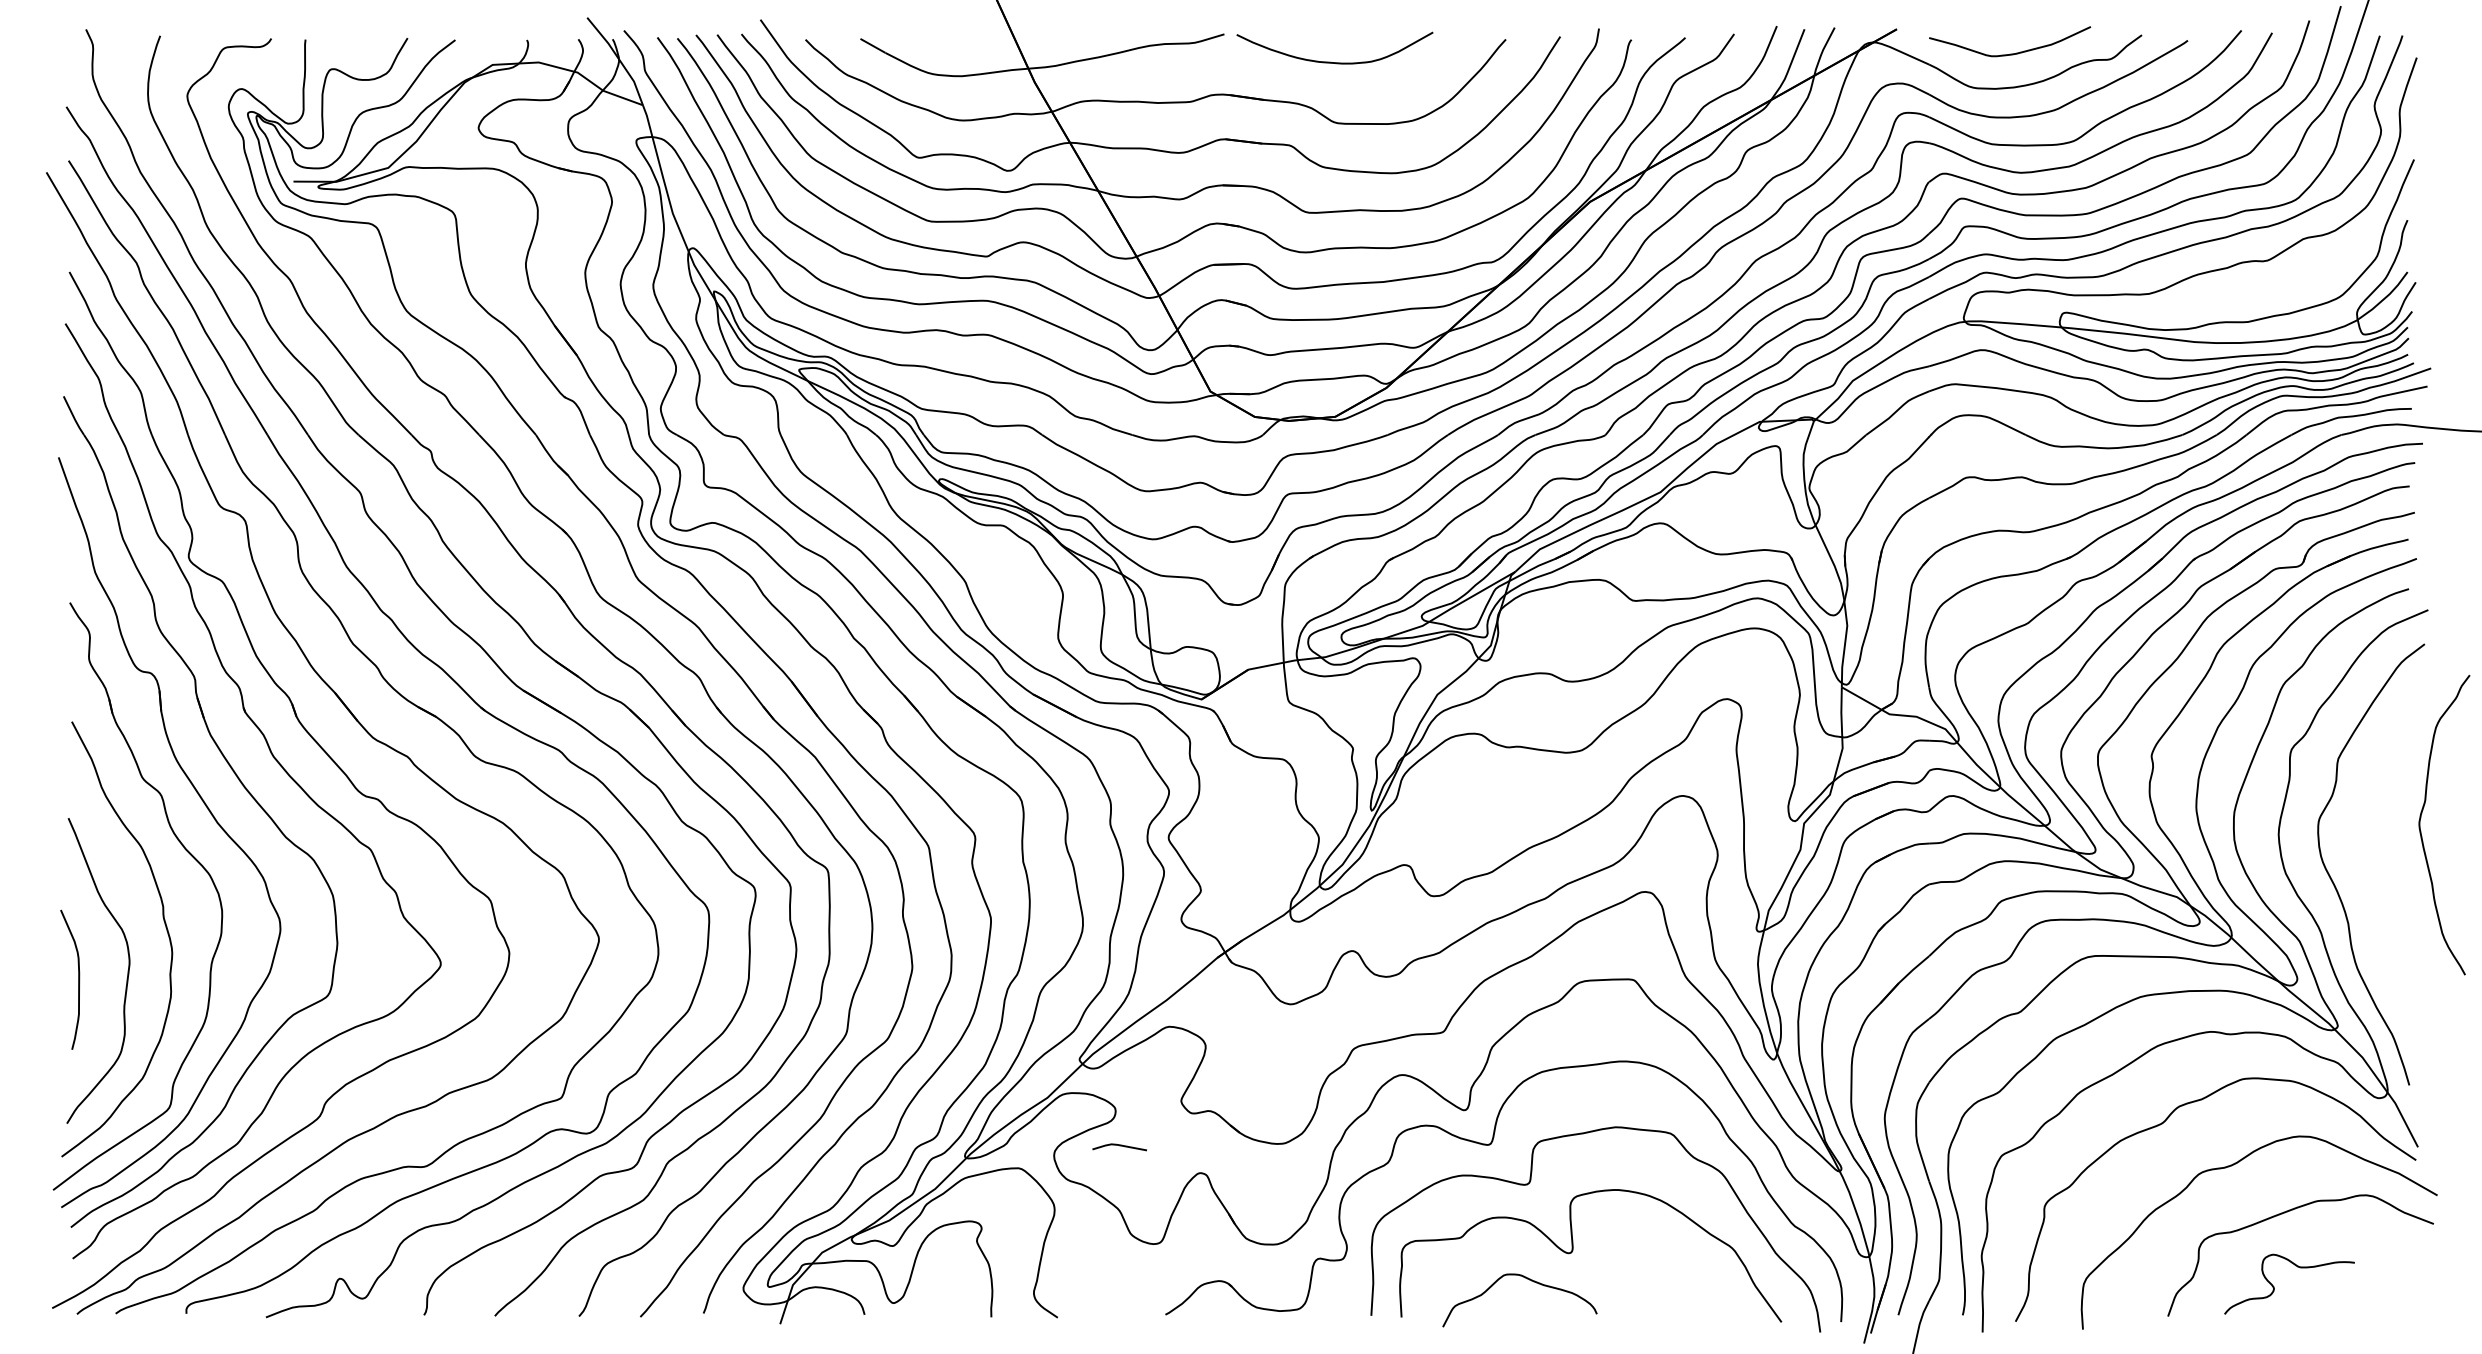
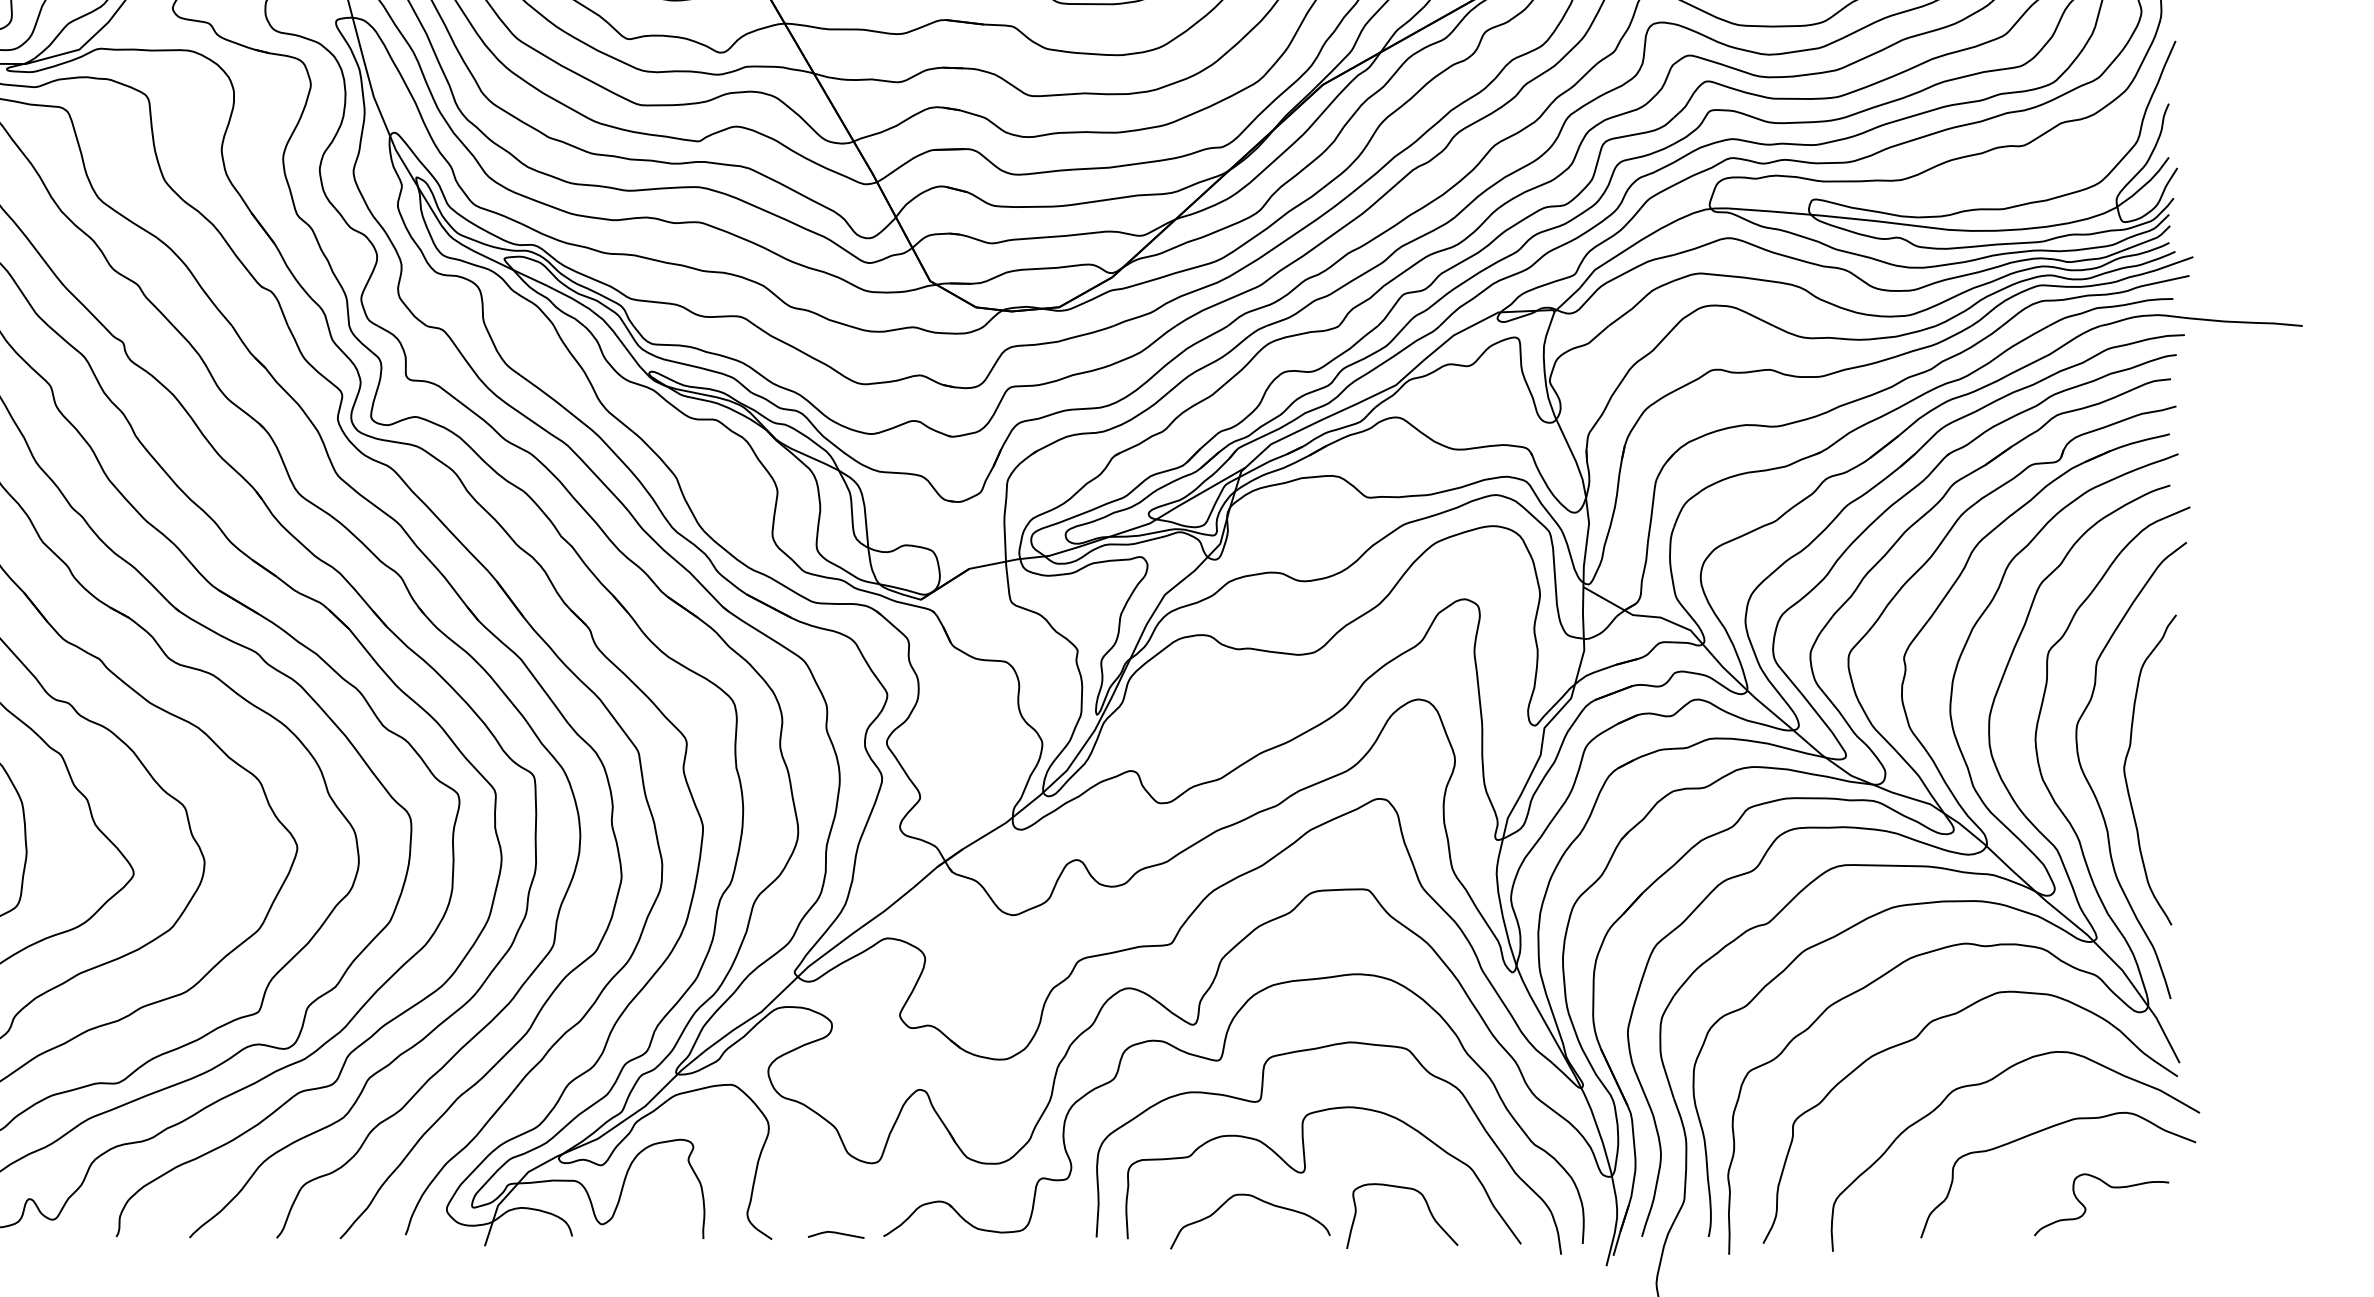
curve: (2421, 818) -> (2126, 763), moved
line: (1119, 1146) -> (835, 1234), moved
curve: (1689, 1283) -> (1425, 1204), added
curve: (2274, 1286) -> (2086, 1207), moved

